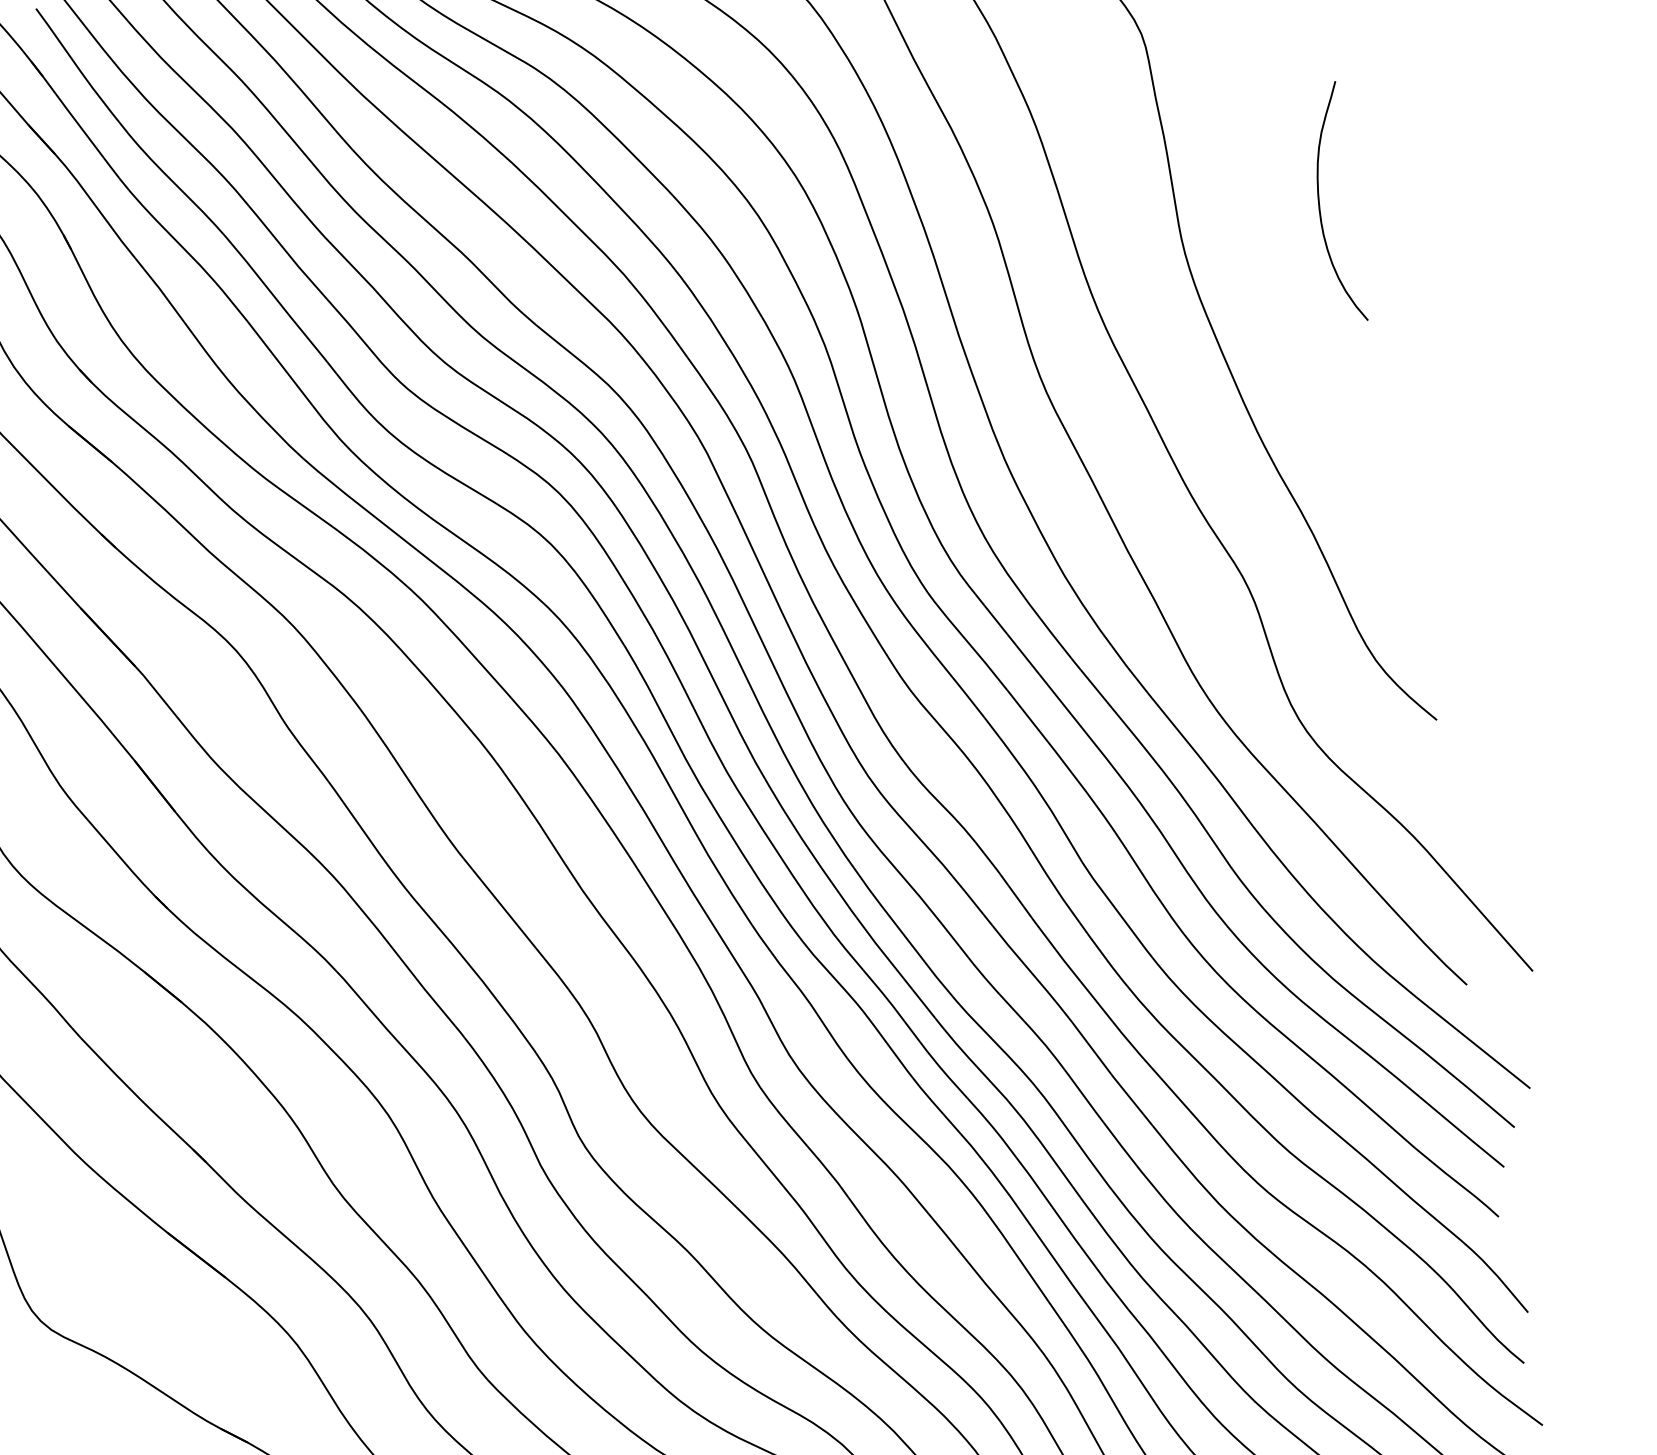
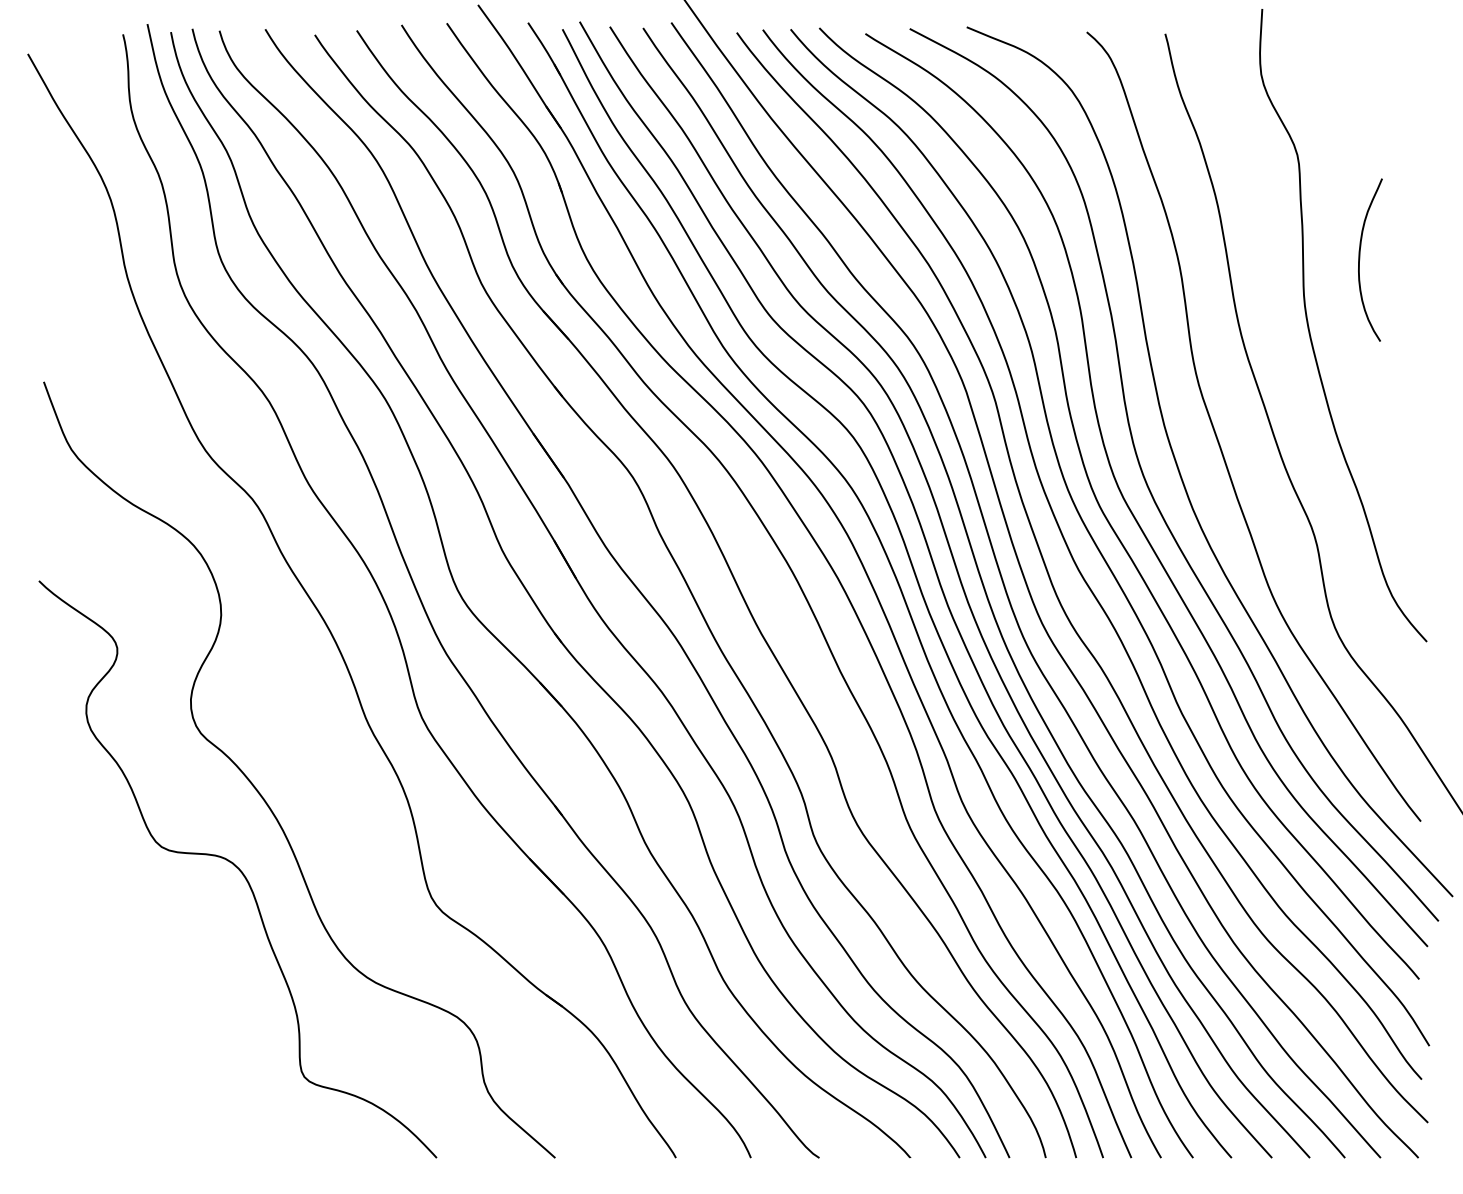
curve: (1321, 204) -> (1360, 259), moved

